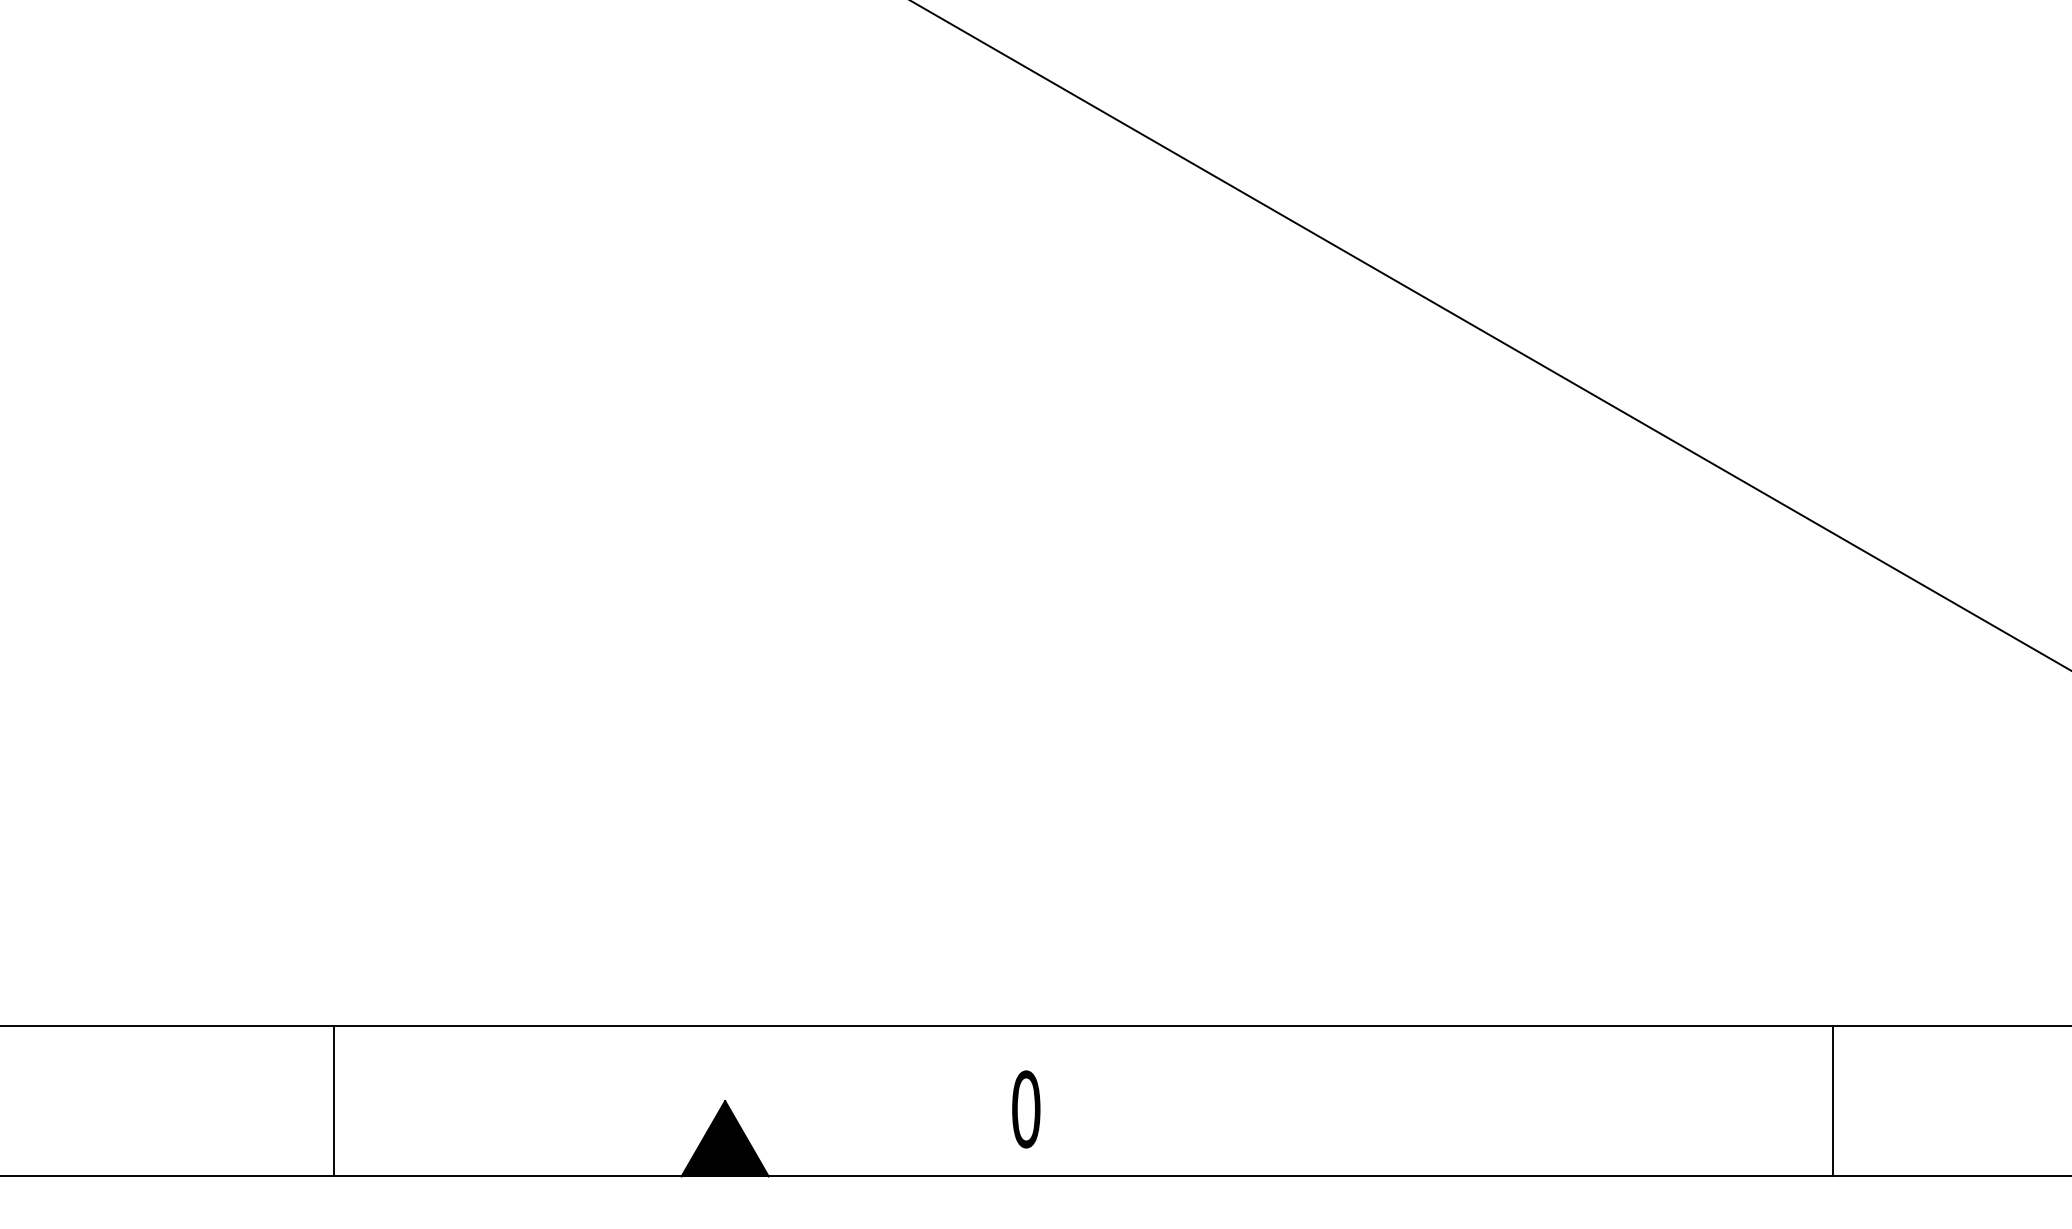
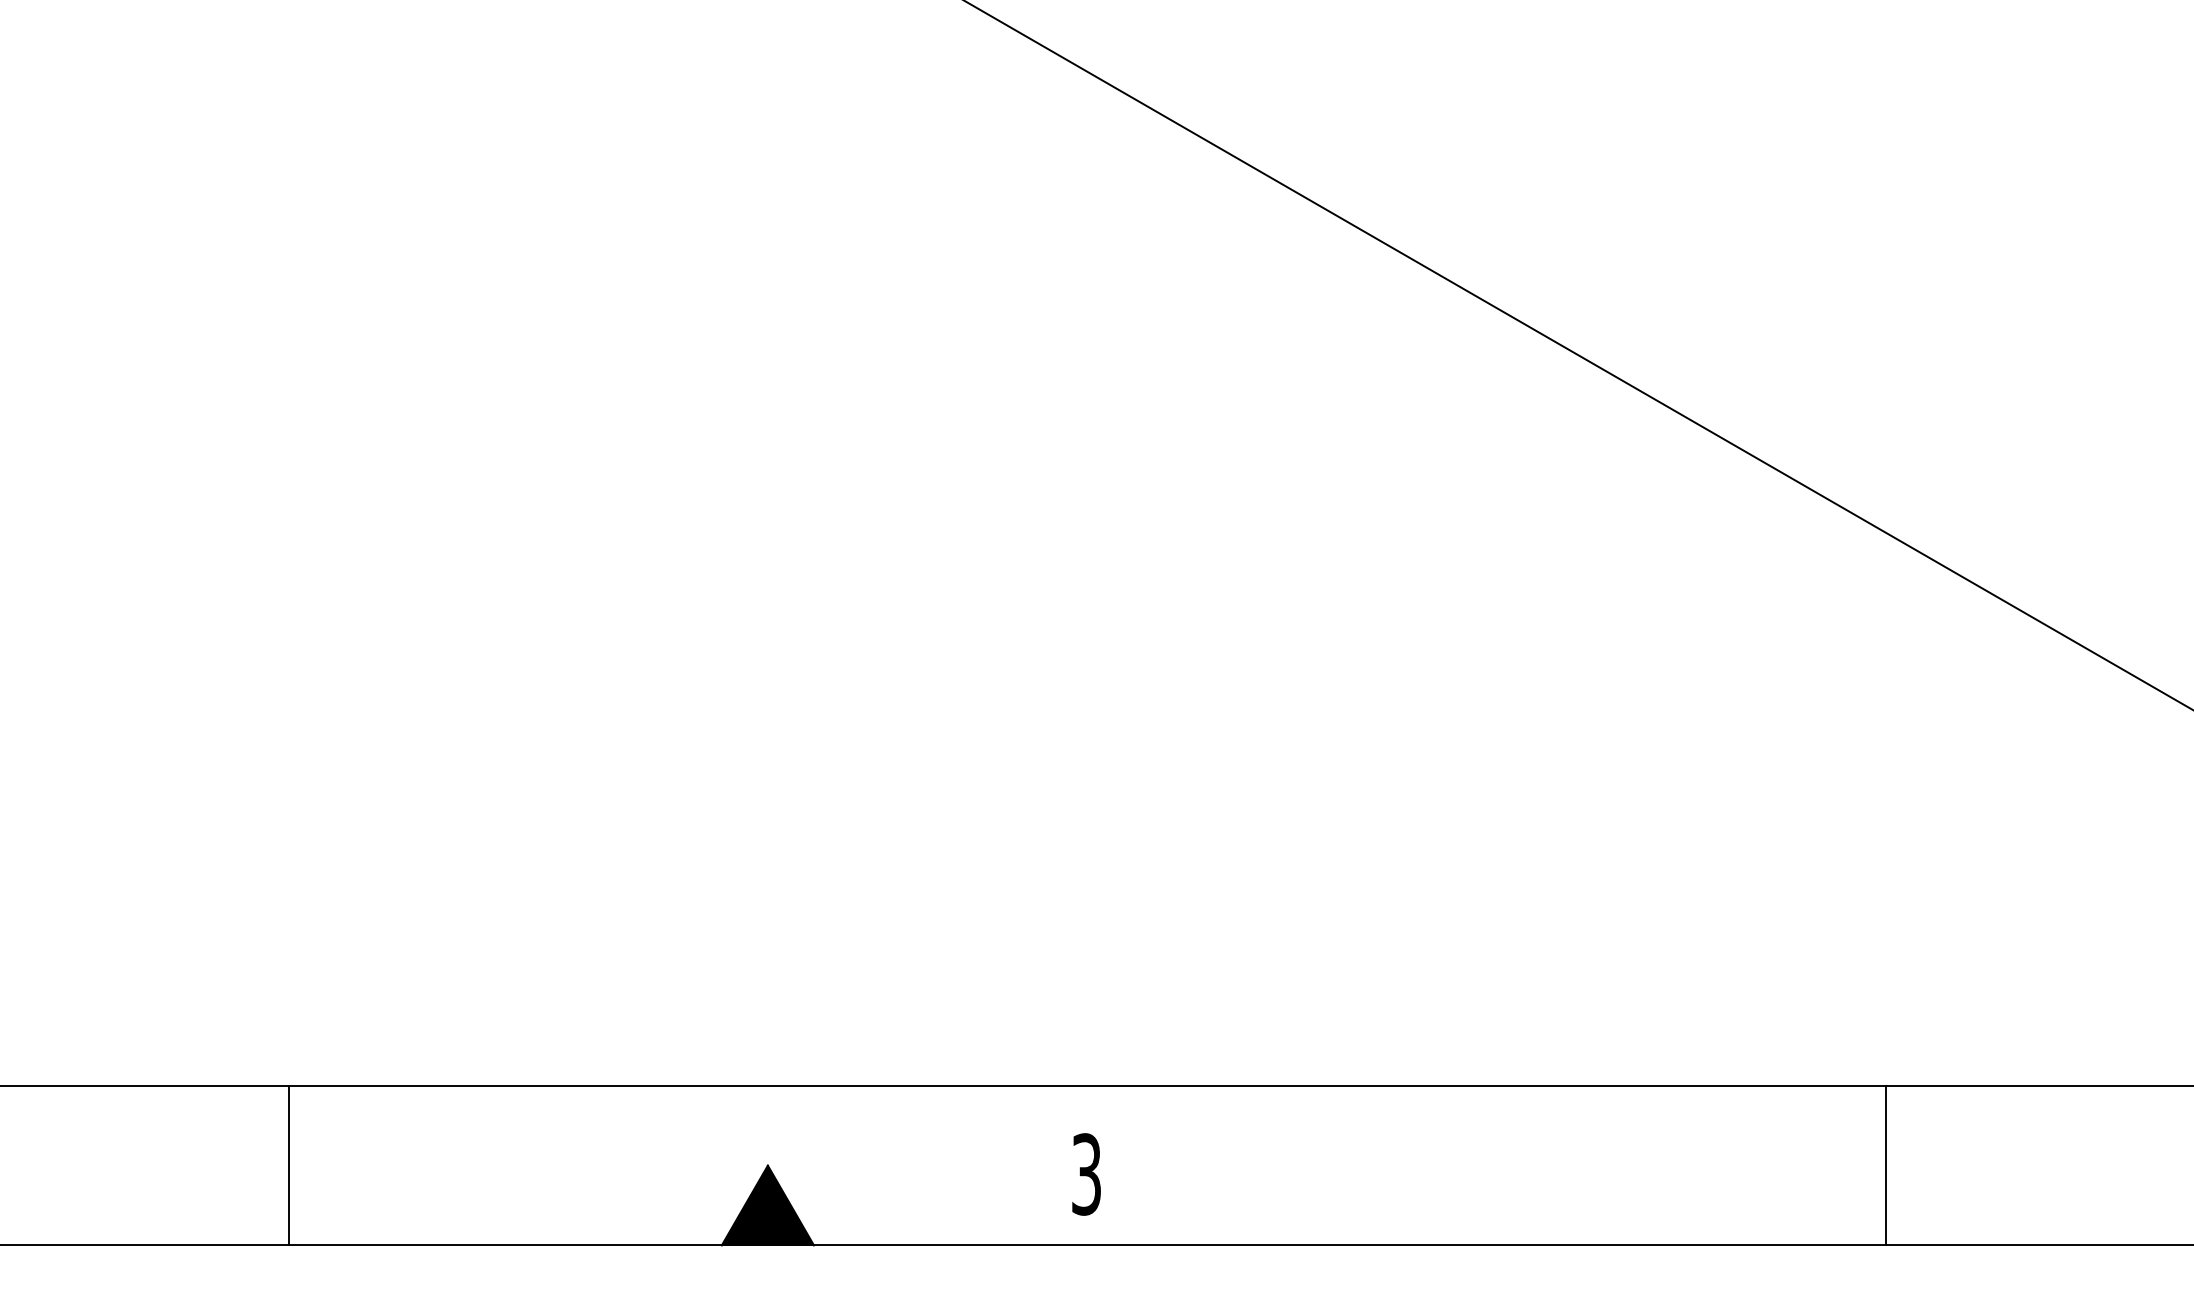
line: (333, 1100) -> (288, 1165), moved
line: (1833, 1100) -> (1886, 1165), moved
text: (1026, 1109) -> (1086, 1174), 0 -> 3

